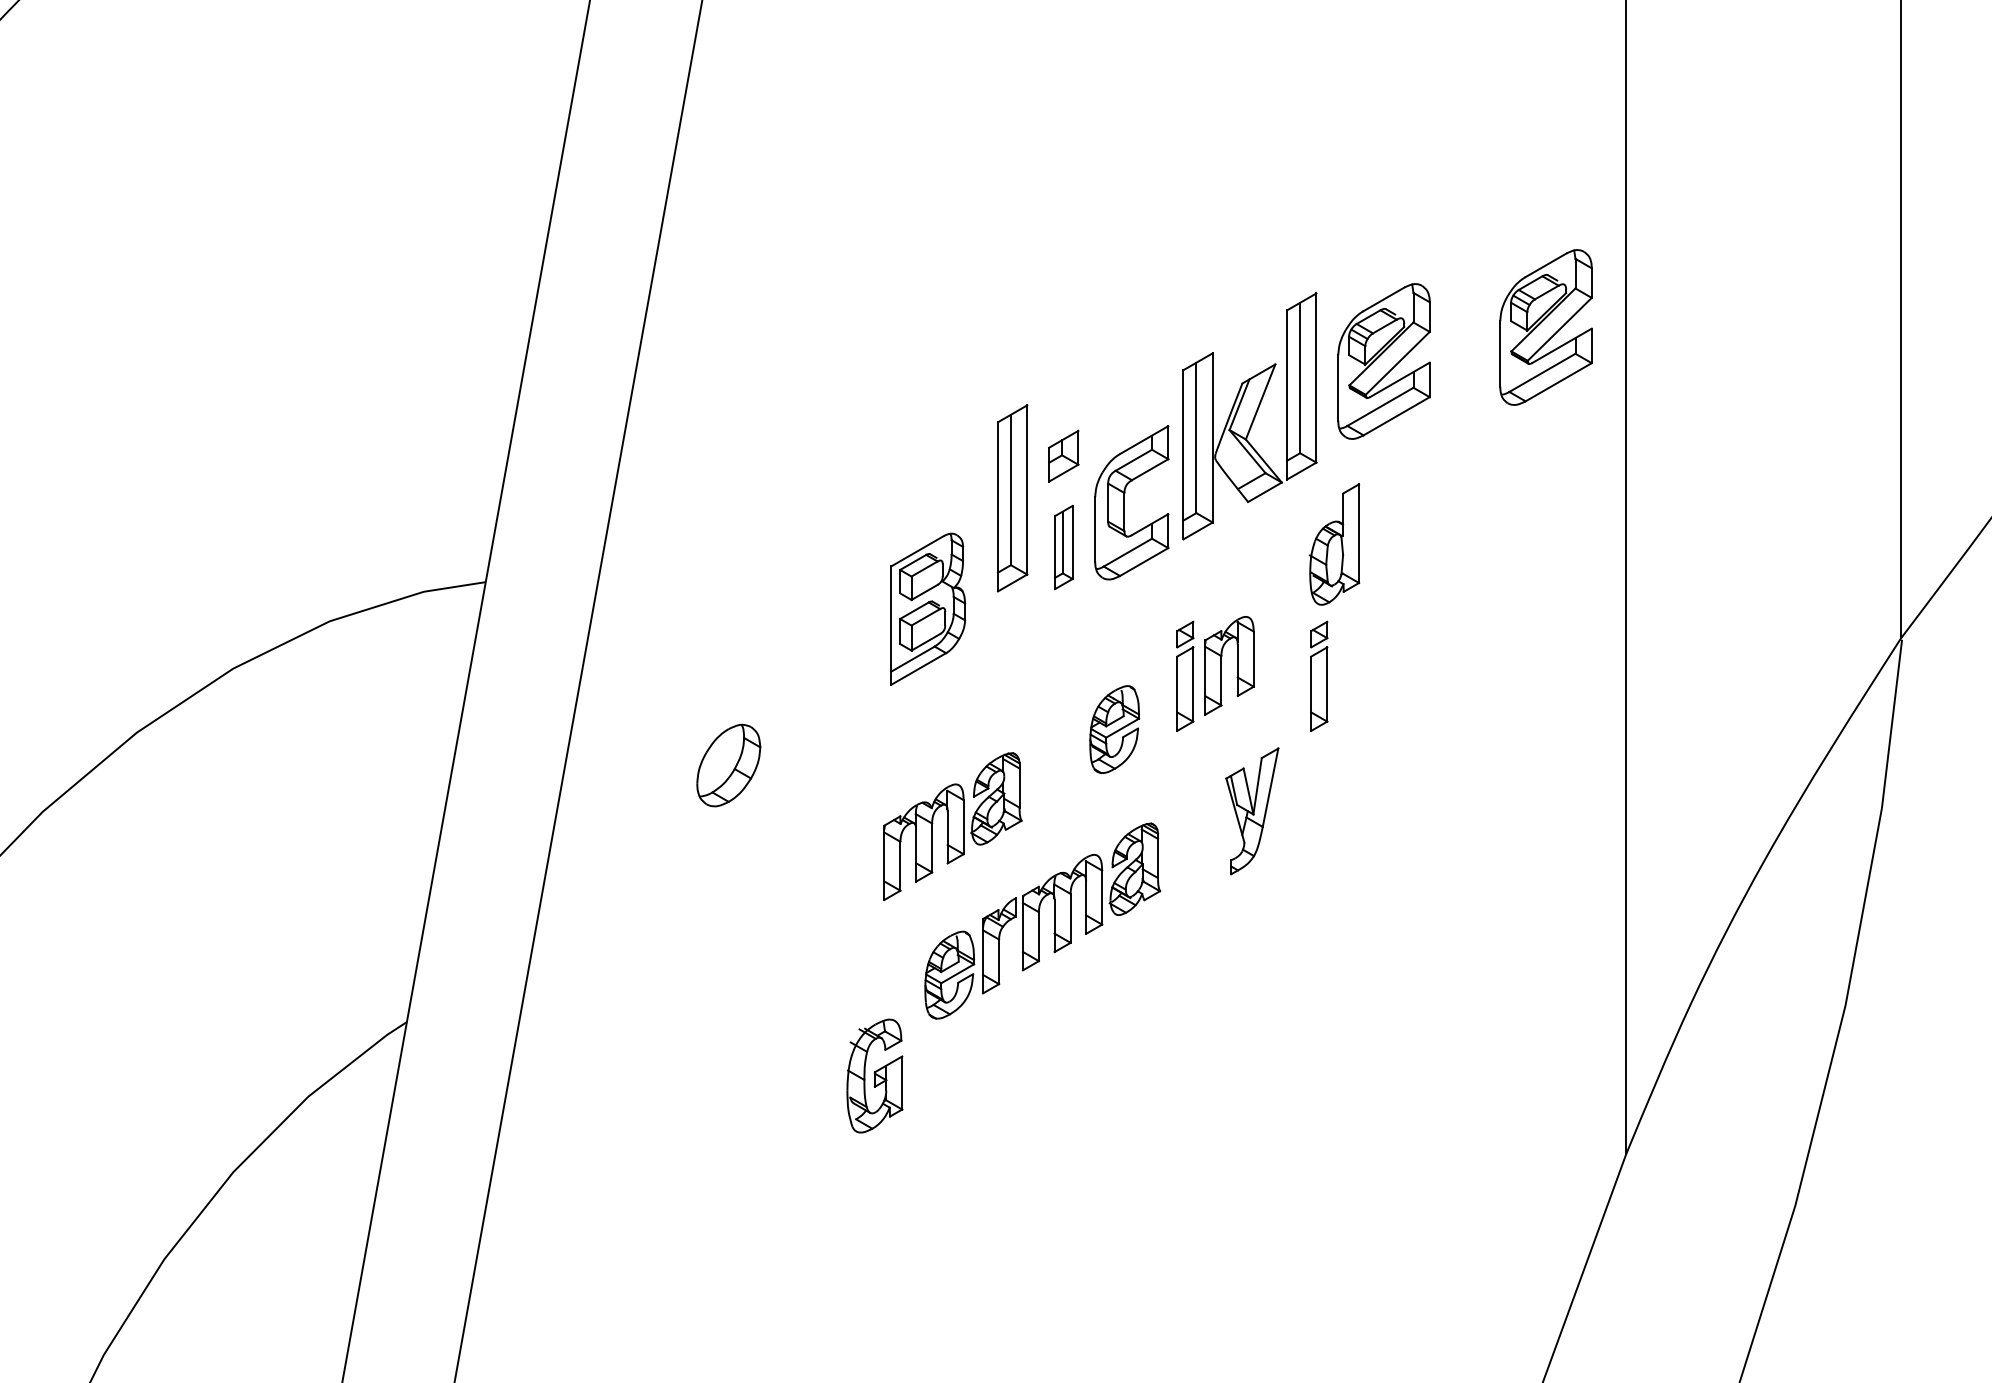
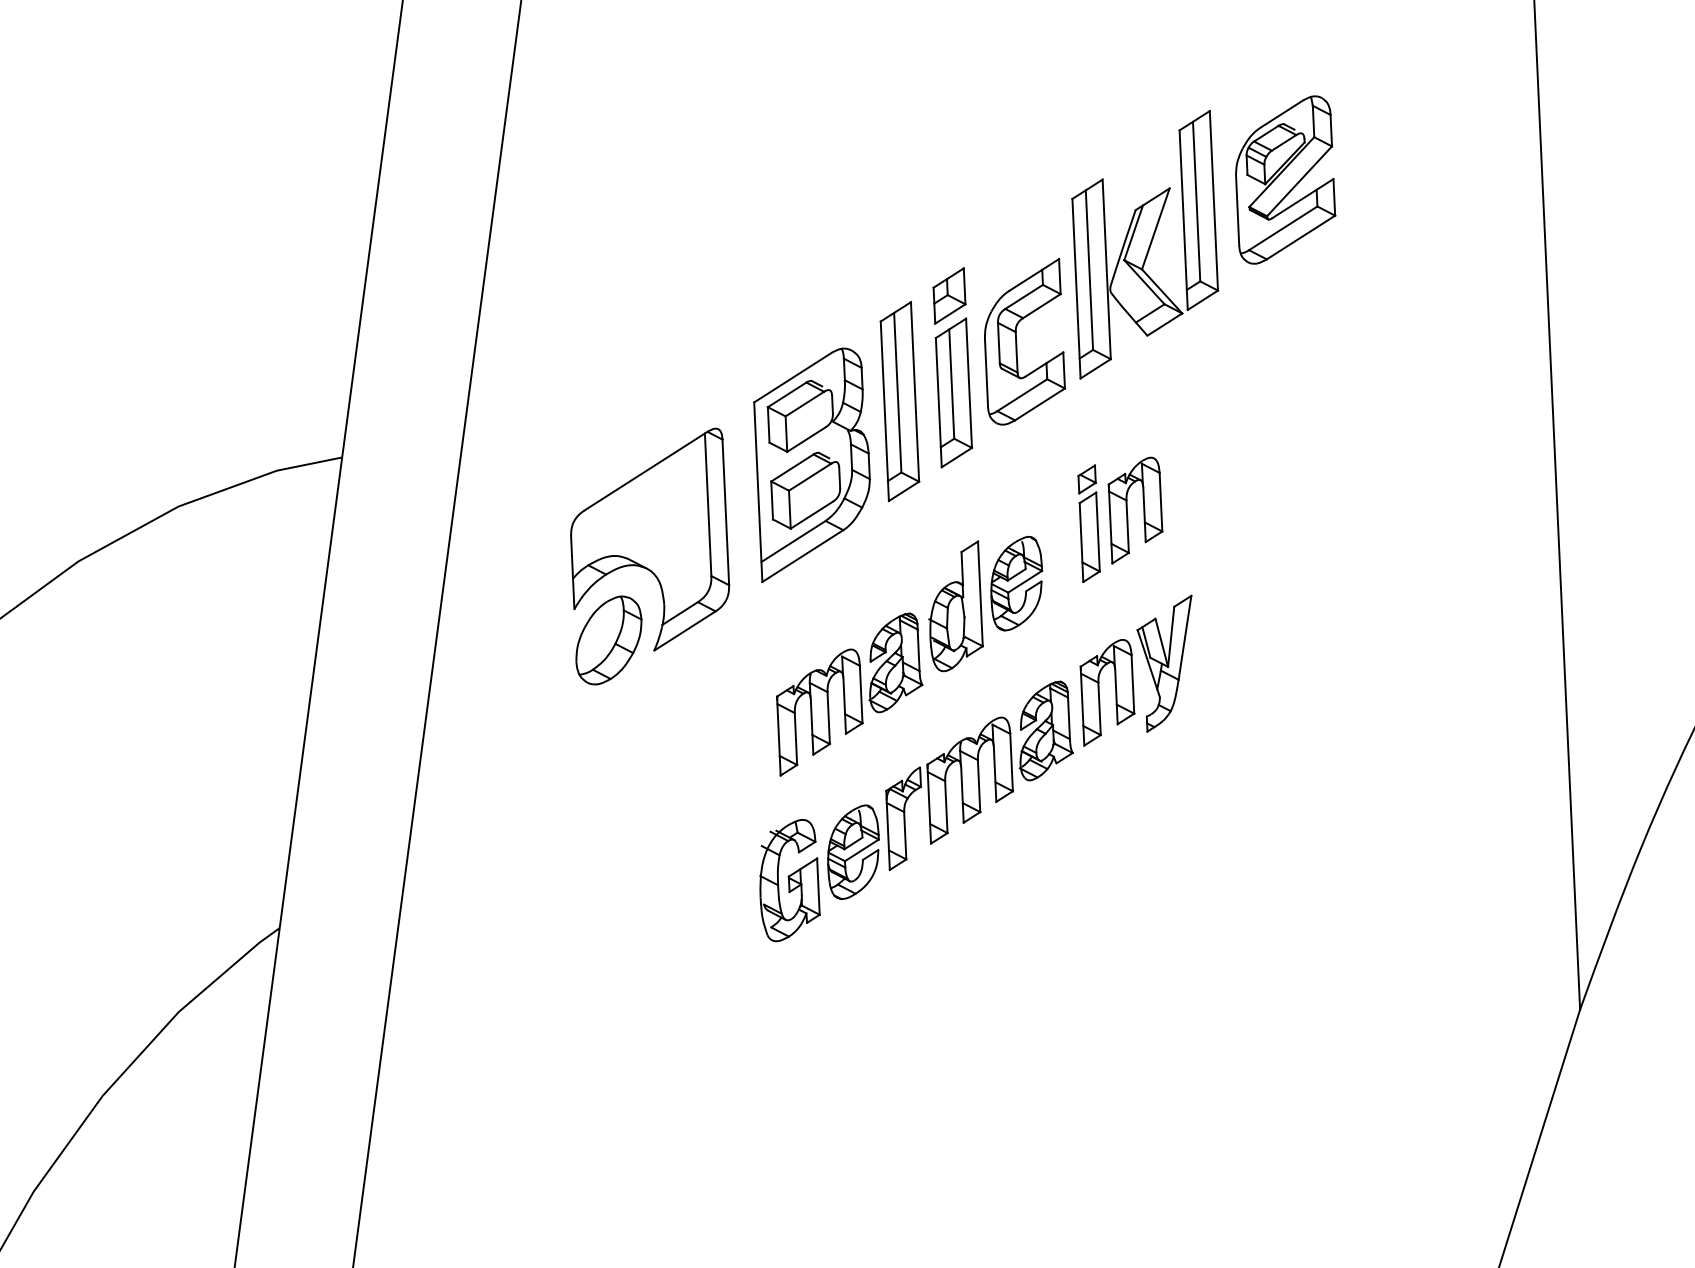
part: (1545, 327) -> (1454, 136), removed
part: (1012, 498) -> (899, 401), moved
part: (1334, 544) -> (954, 606), moved
part: (1063, 547) -> (953, 392), size x1.67
part: (927, 609) -> (812, 465), size x1.43
part: (770, 674) -> (648, 541), added
part: (1319, 675) -> (1231, 516), removed
part: (1187, 835) -> (1099, 692), added
part: (874, 1075) -> (788, 880), moved

